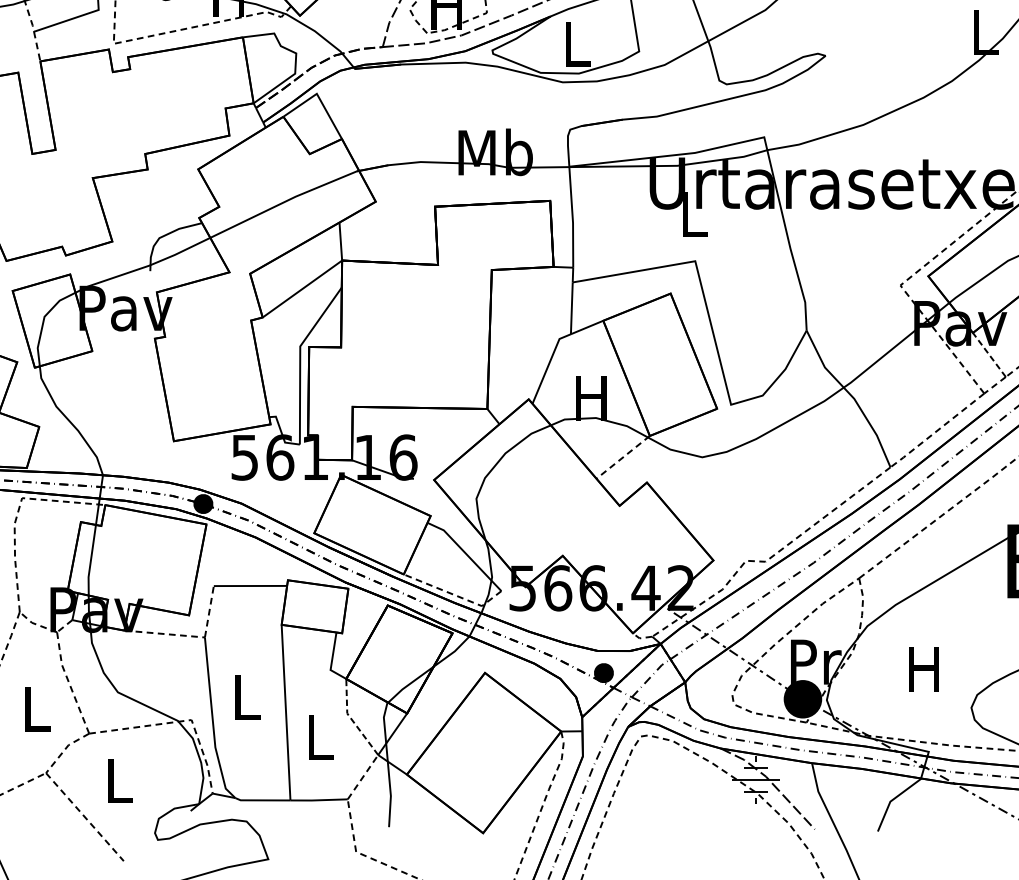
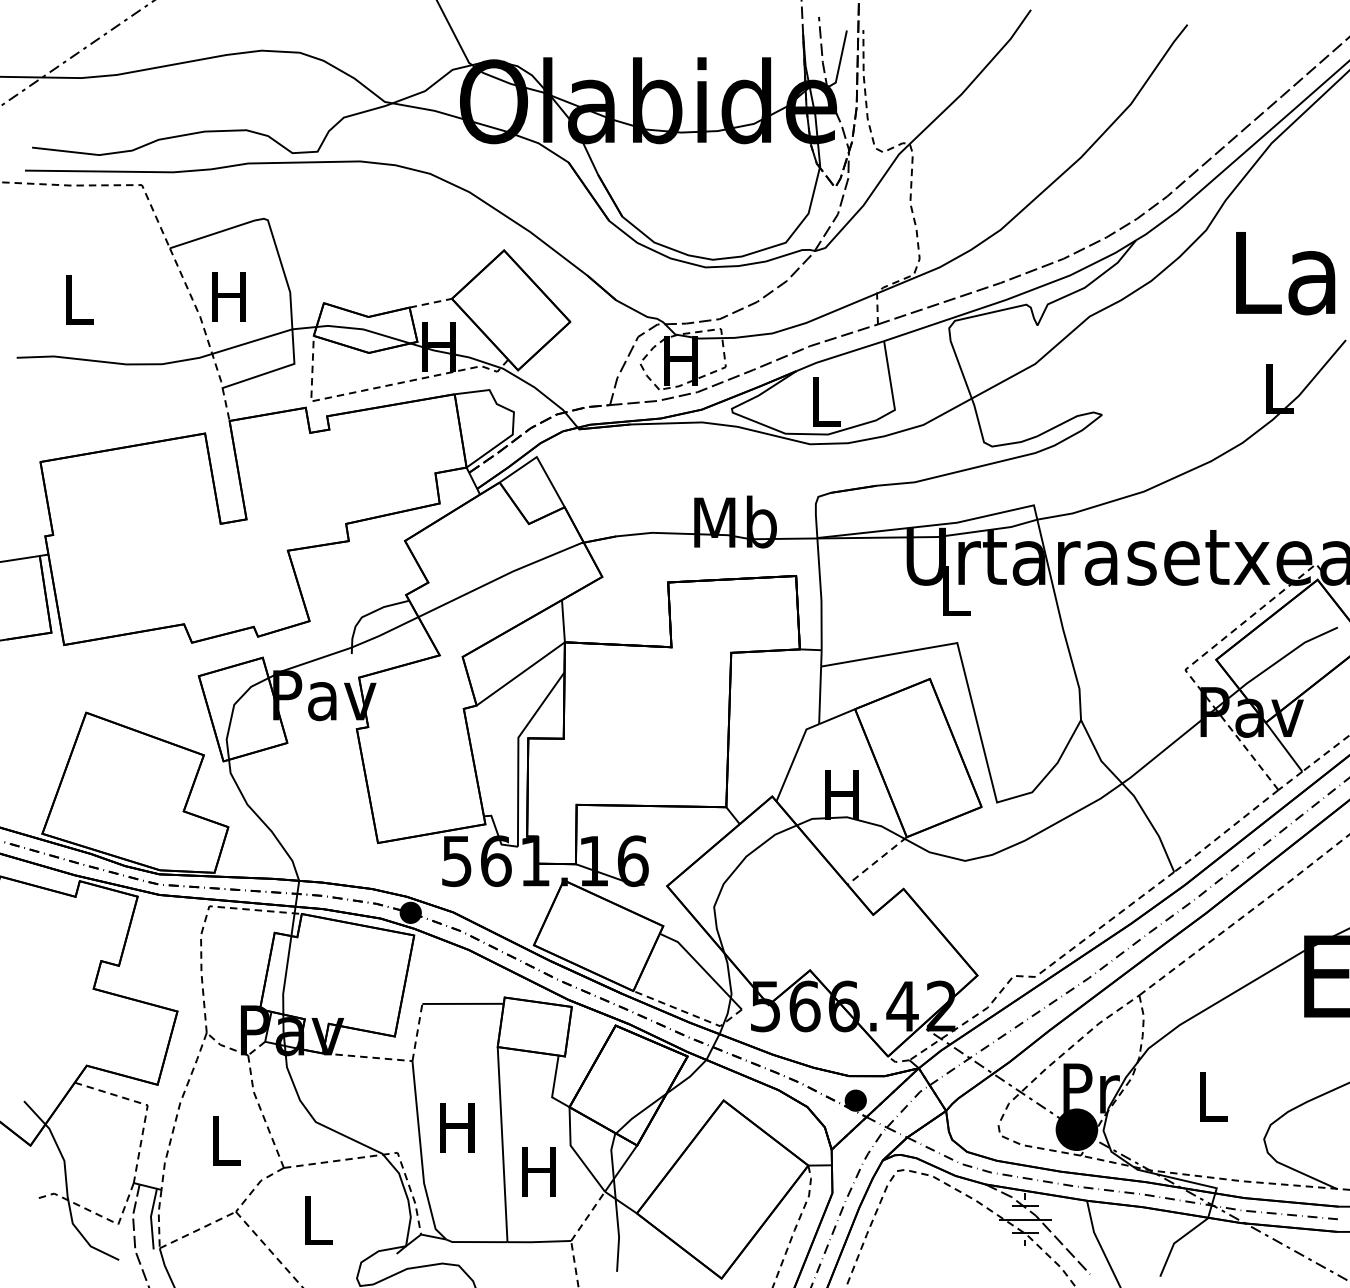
line: (989, 355) -> (1284, 747), dashed -> solid
text: (924, 669) -> (1211, 1096), H -> L
text: (245, 697) -> (457, 1127), L -> H
line: (351, 719) -> (575, 1152), dashed -> solid
text: (318, 736) -> (538, 1171), L -> H

